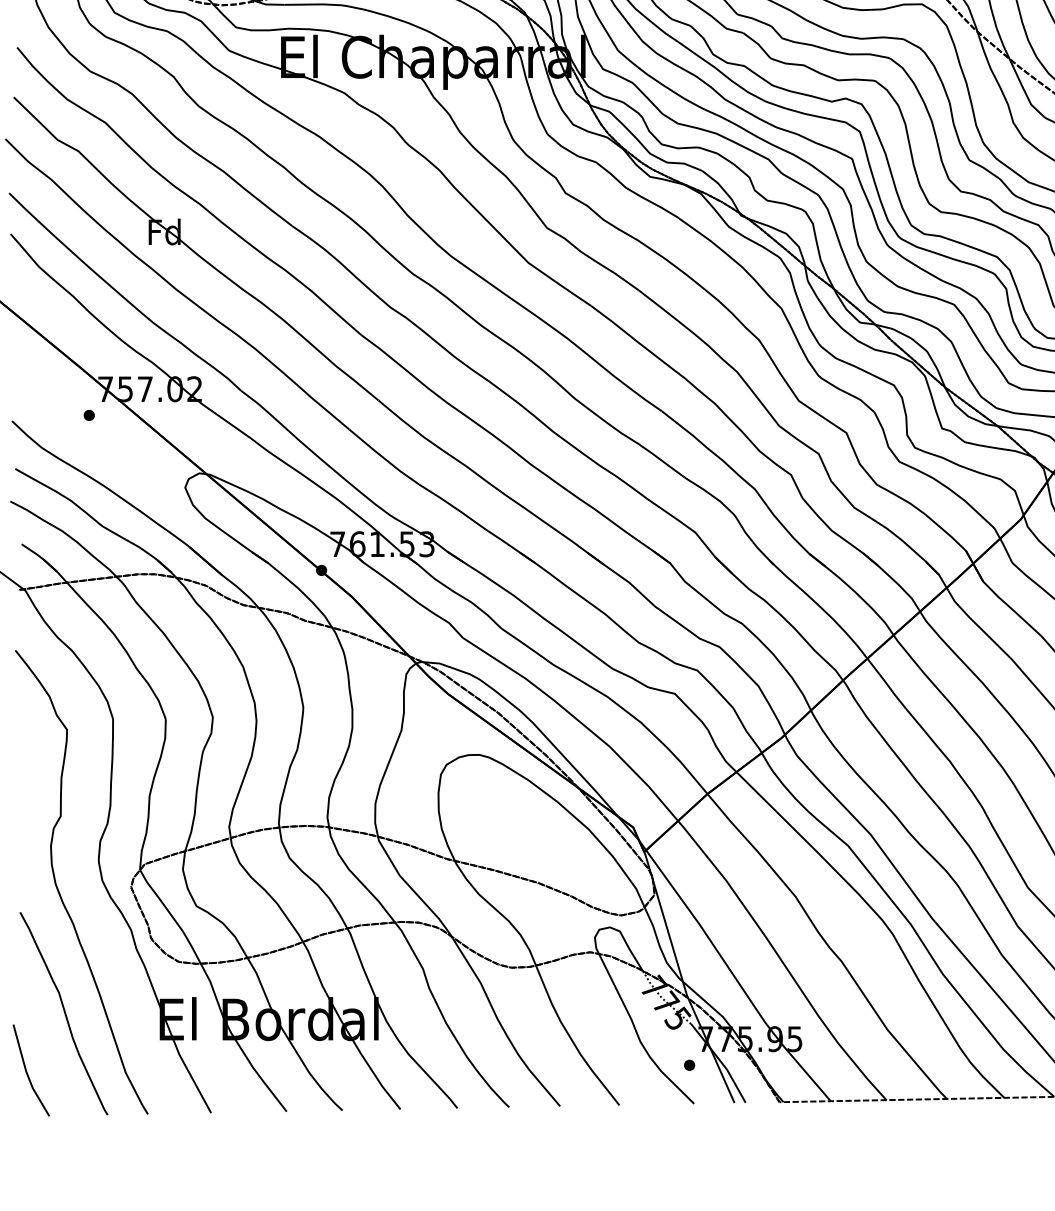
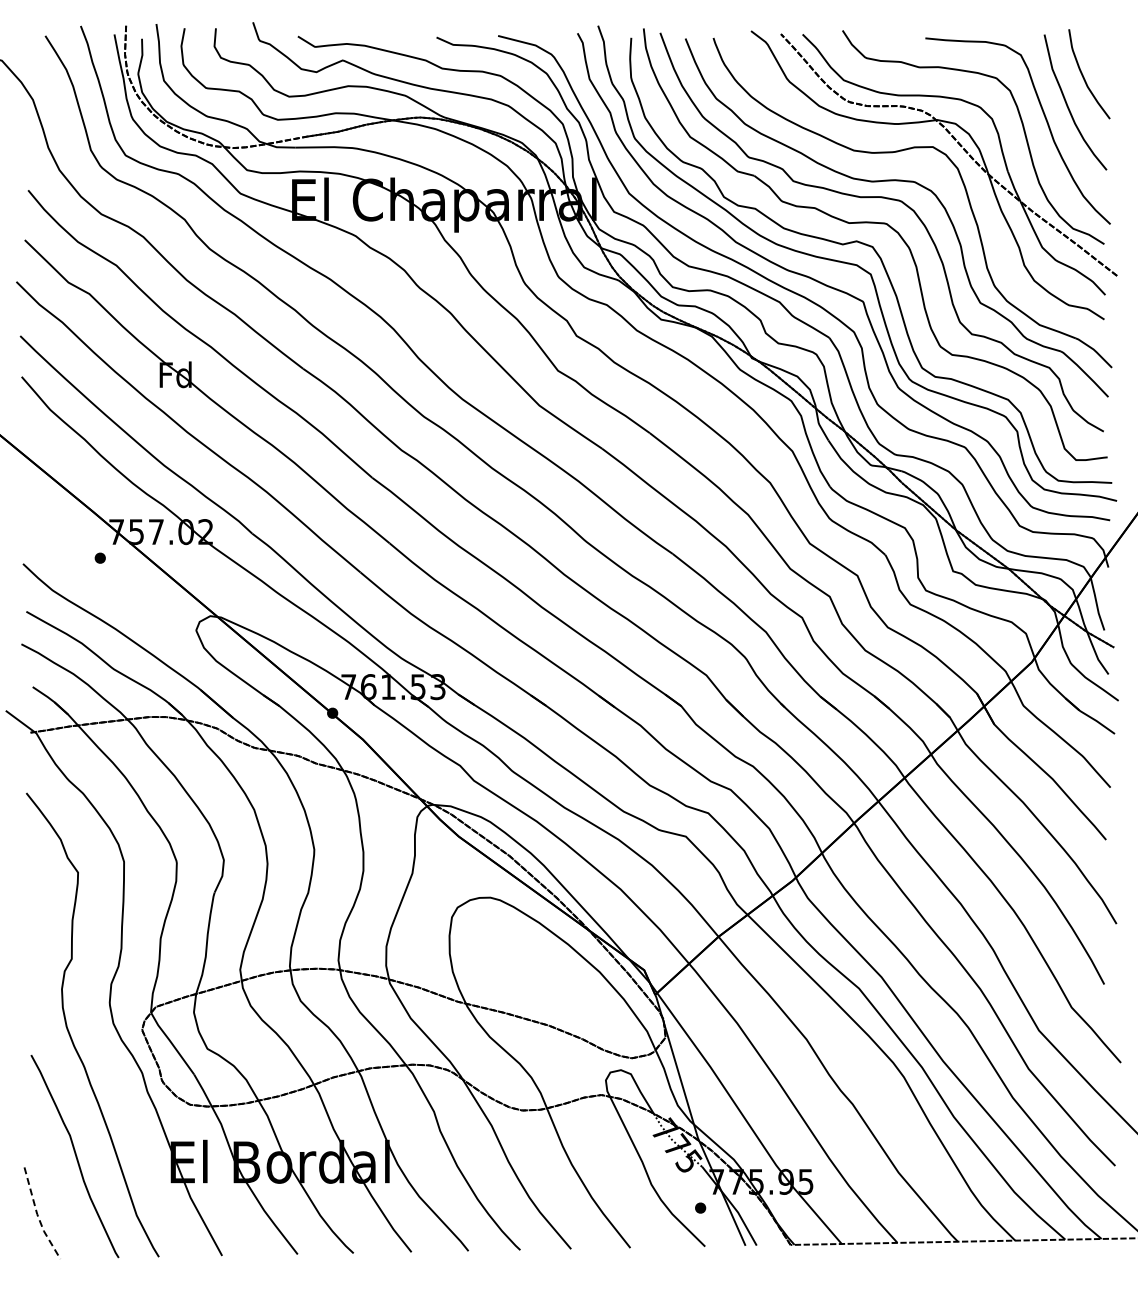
line: (26, 1072) -> (37, 1215), solid -> dashed

